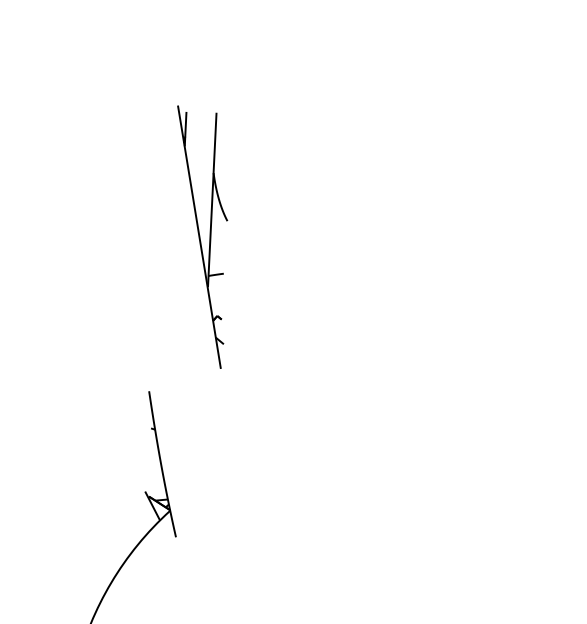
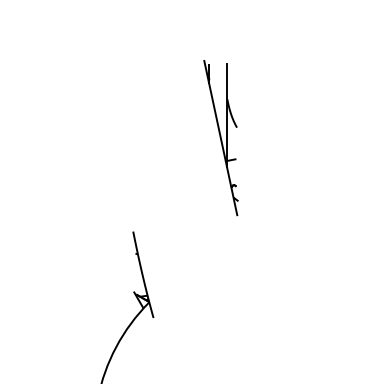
part: (198, 237) -> (220, 138), moved

